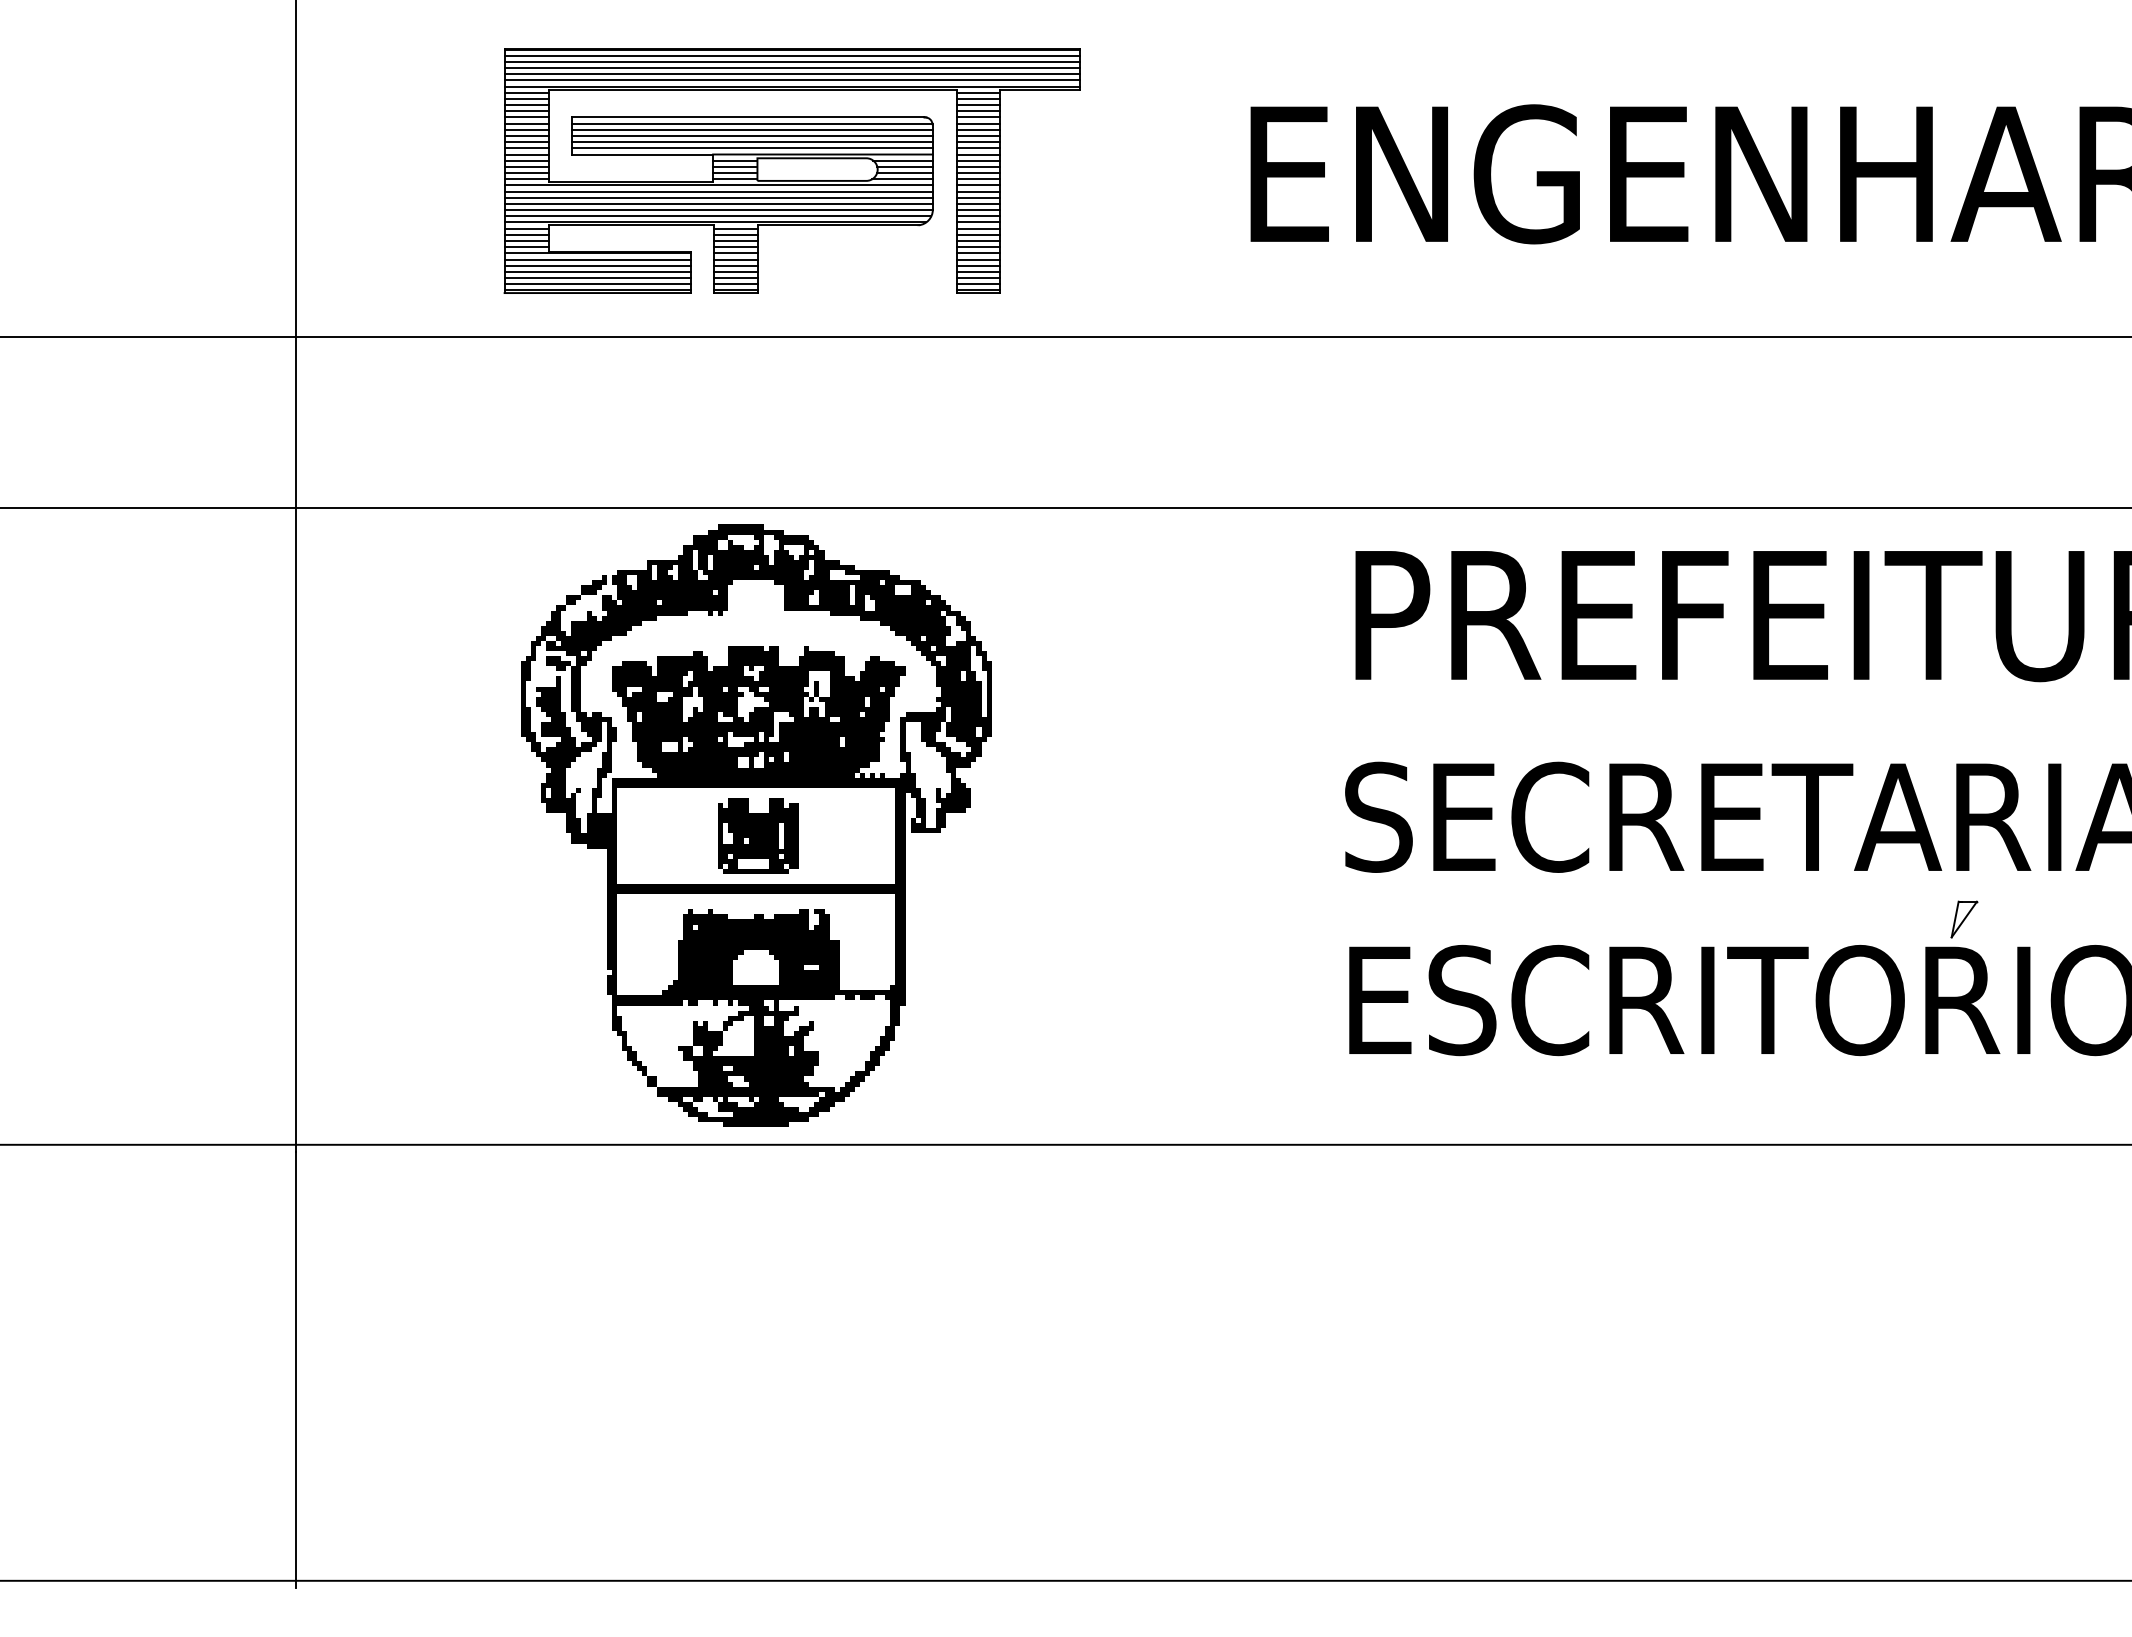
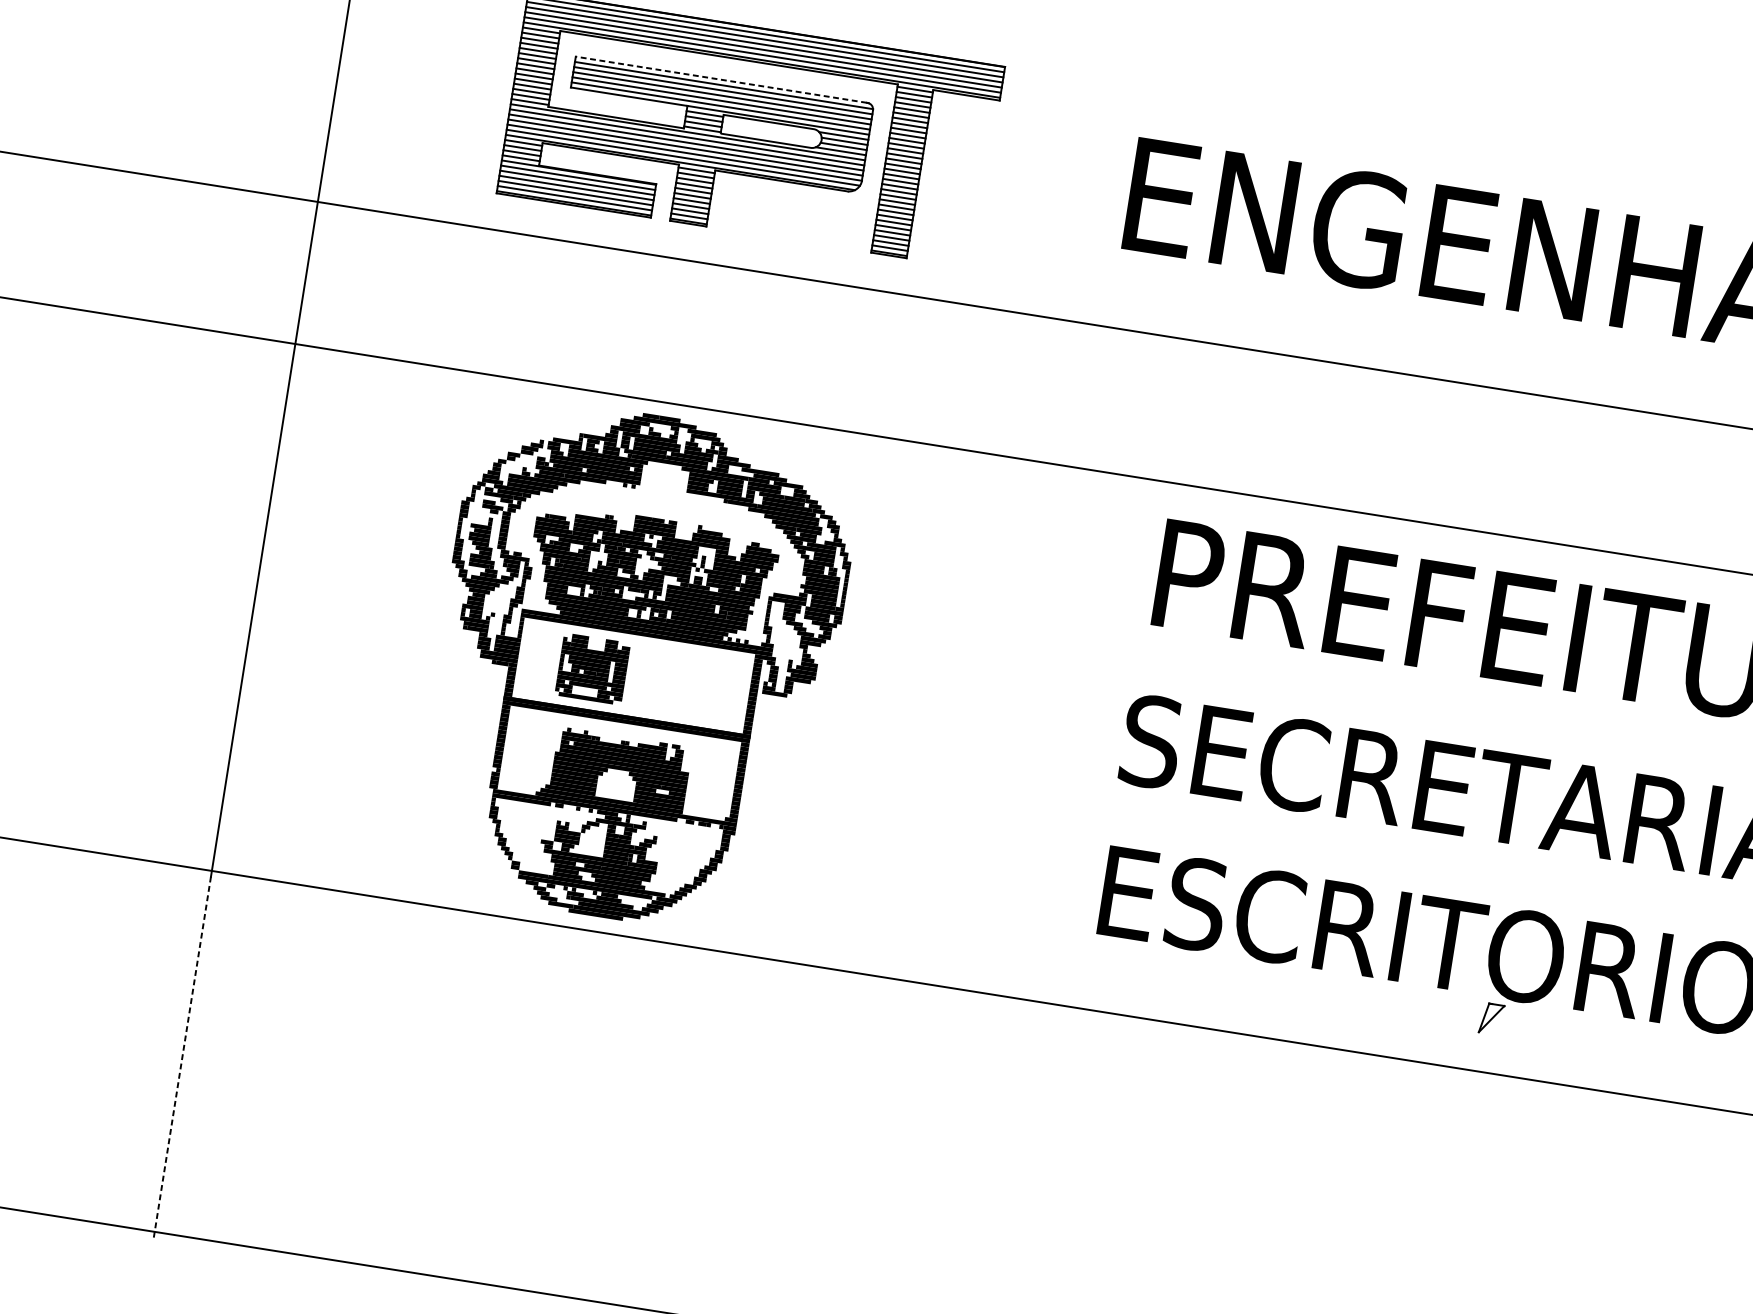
line: (748, 117) -> (721, 79), solid -> dashed
part: (758, 835) -> (592, 668), moved
part: (1964, 919) -> (1491, 1019), moved
line: (295, 1369) -> (182, 1056), solid -> dashed

